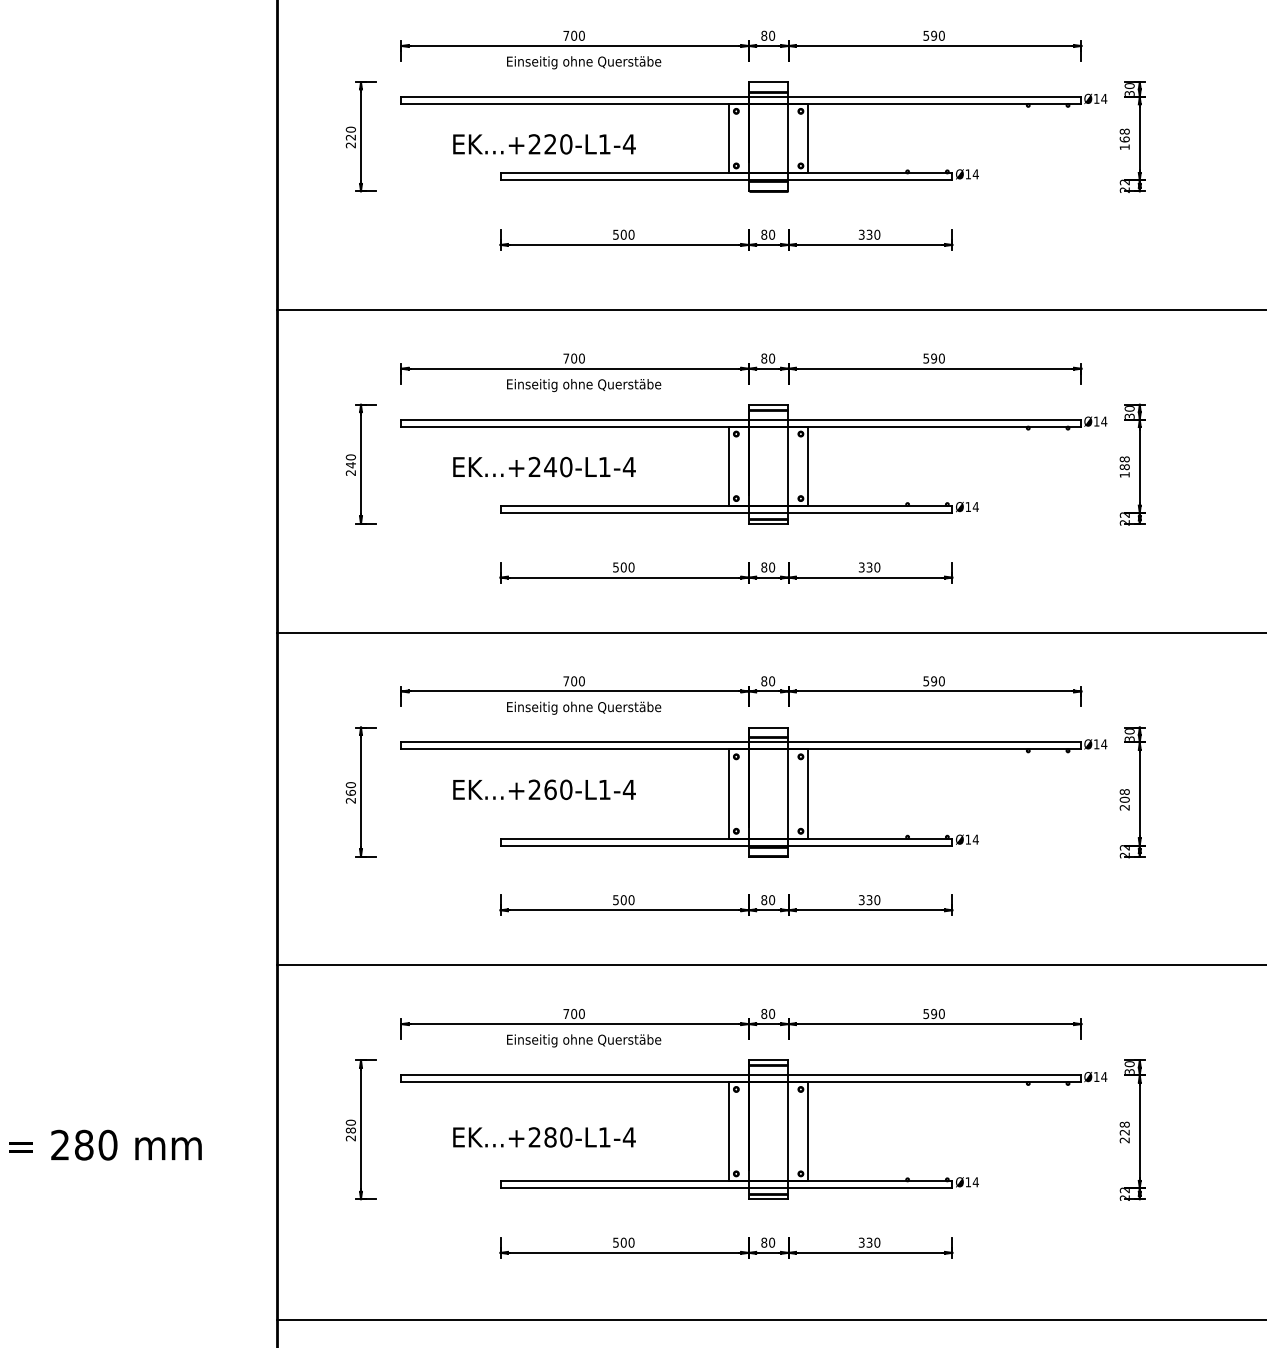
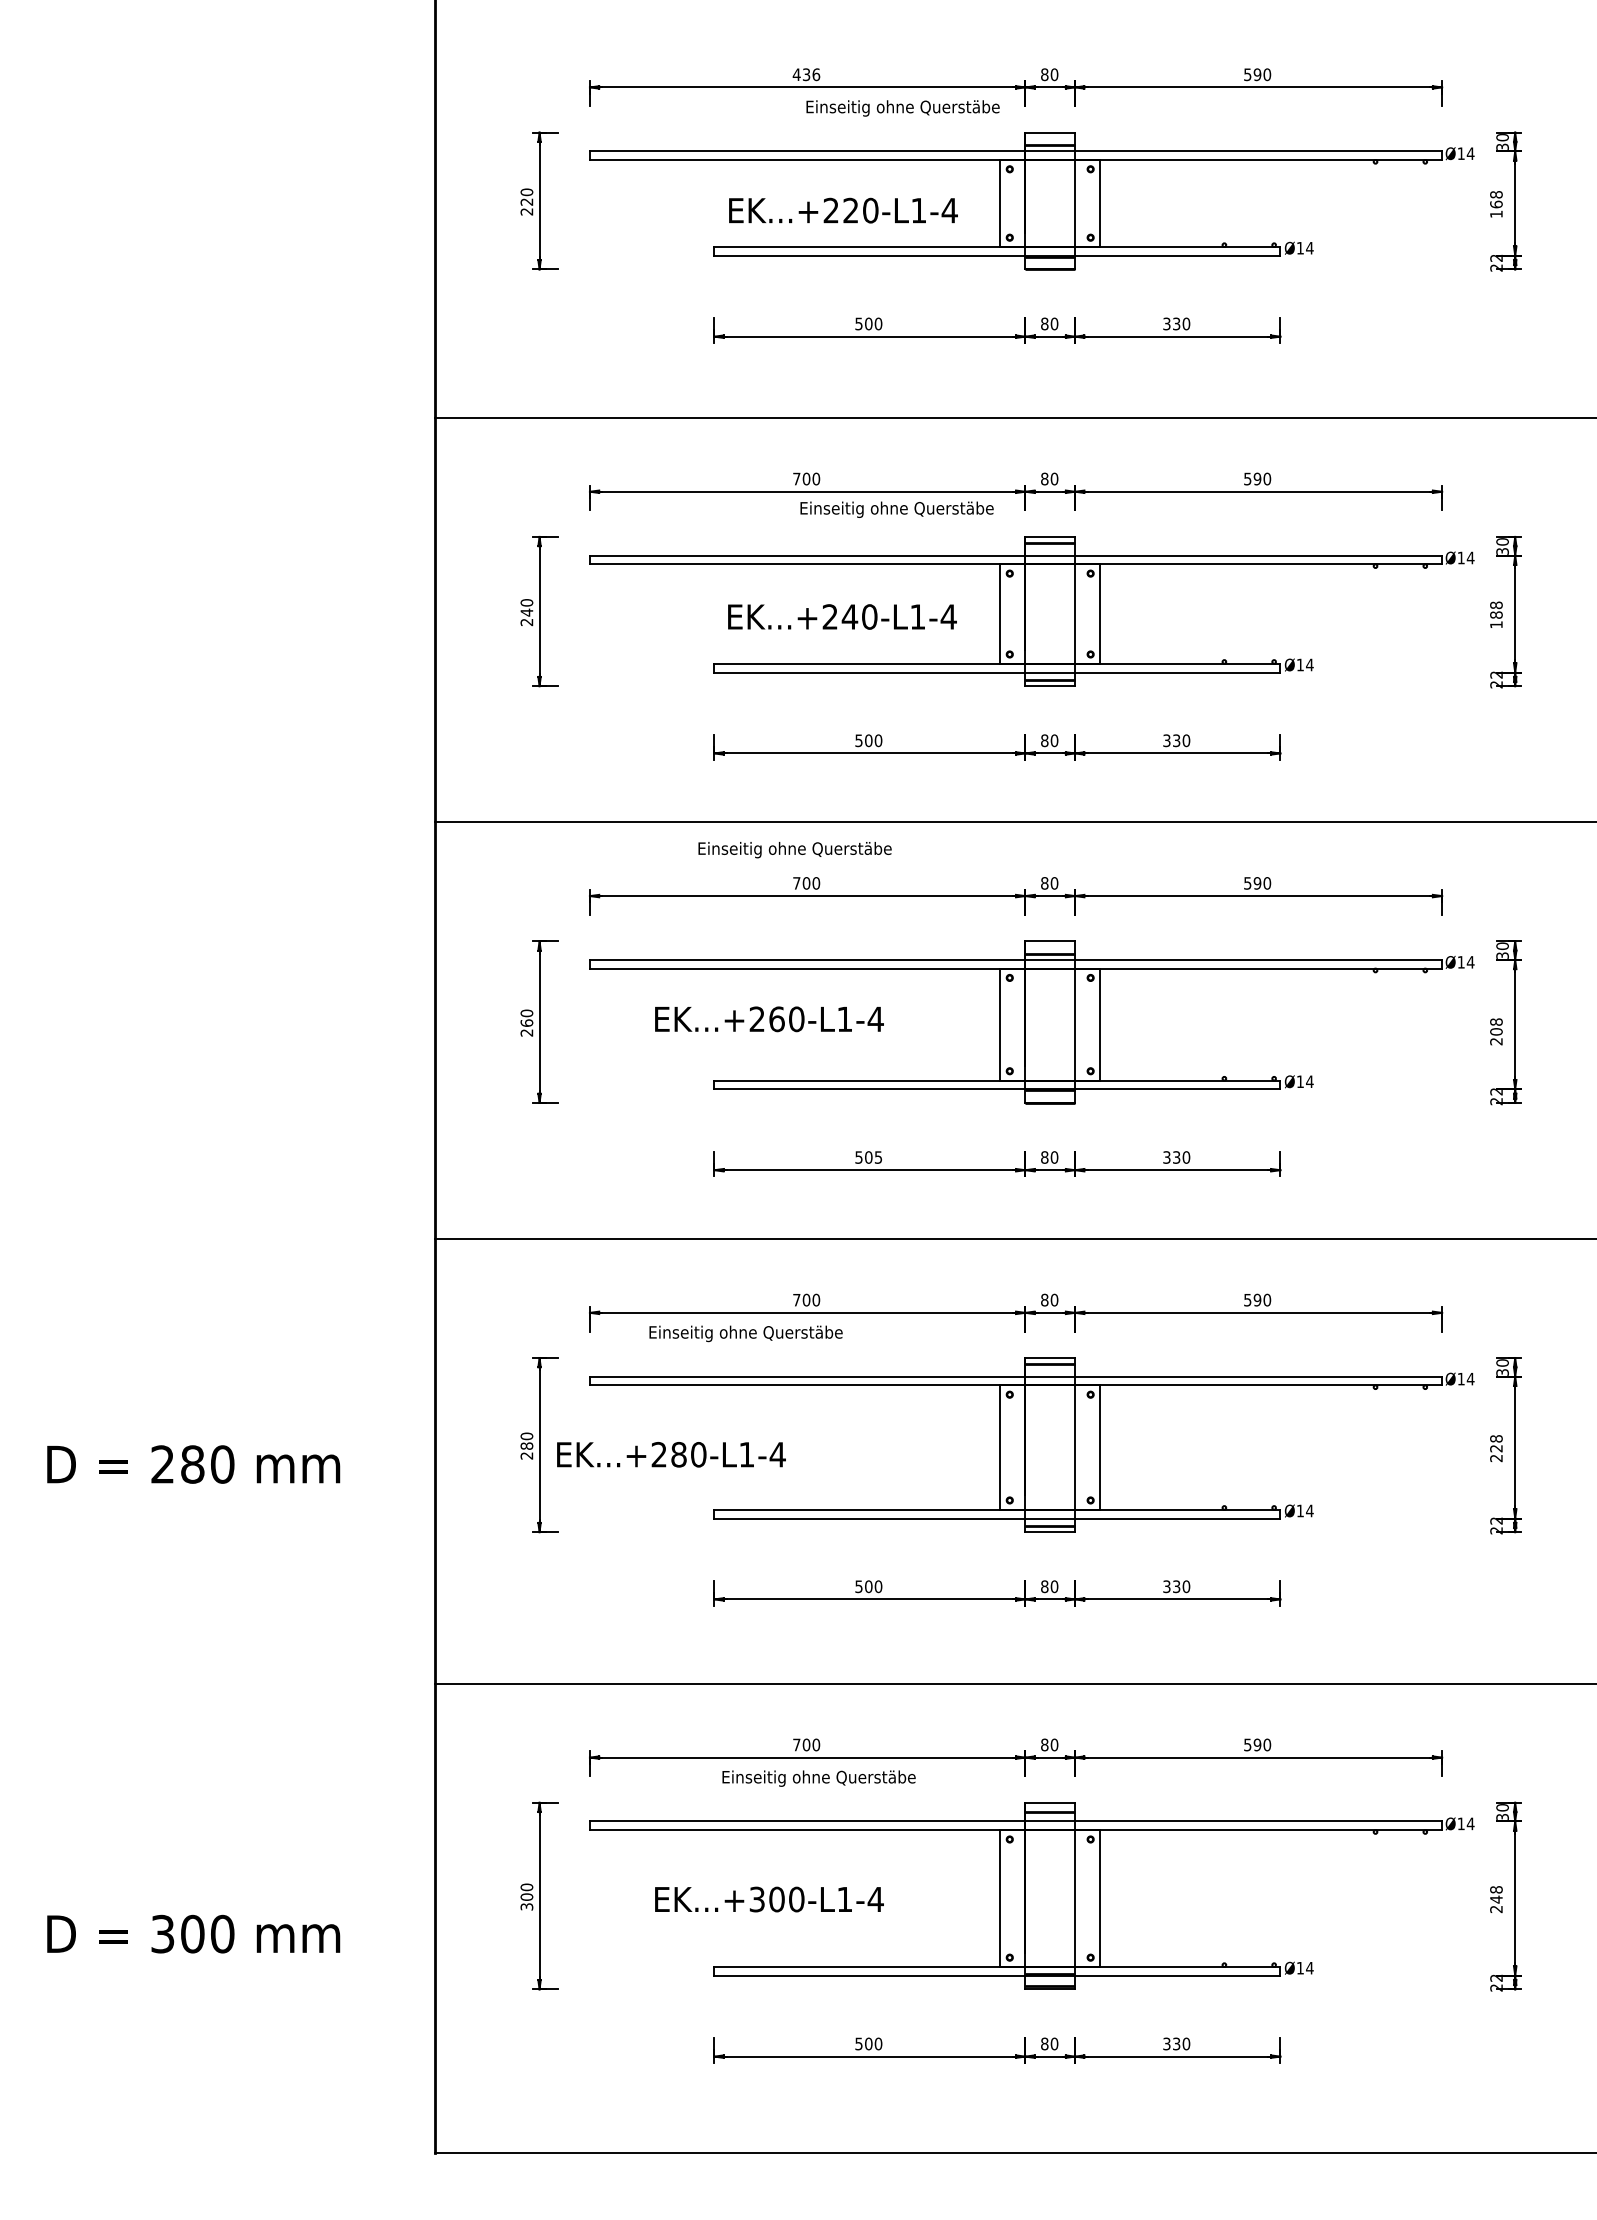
text: (574, 35) -> (806, 74), 700 -> 436
text: (583, 62) -> (902, 108), moved
text: (544, 144) -> (843, 210), moved
text: (583, 385) -> (896, 509), moved
text: (544, 466) -> (842, 616), moved
text: (583, 708) -> (794, 850), moved
text: (631, 900) -> (878, 1157), 500 -> 505
text: (583, 1040) -> (745, 1333), moved
text: (544, 1137) -> (671, 1454), moved

